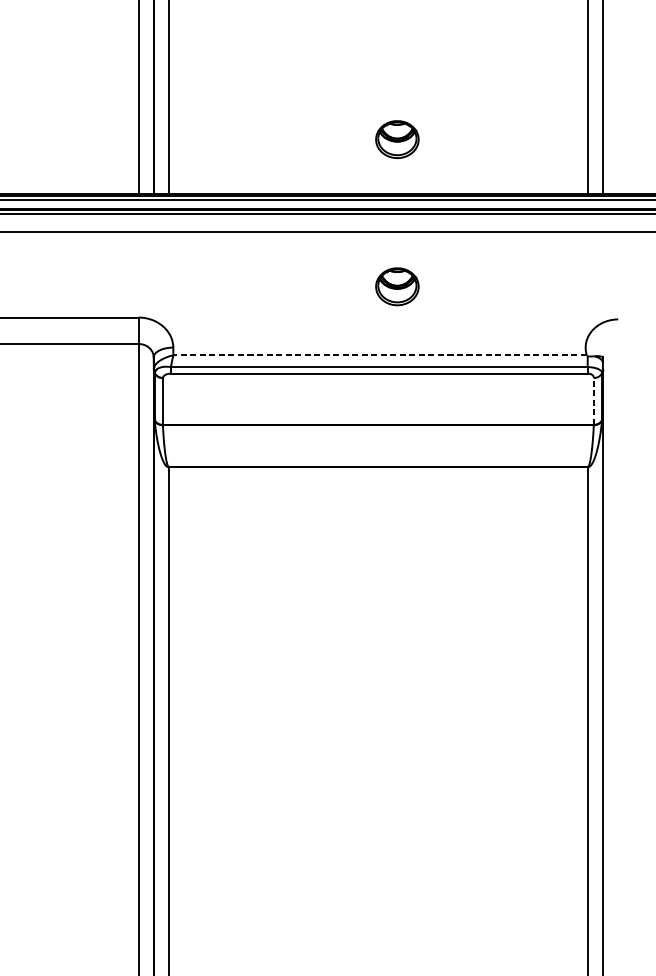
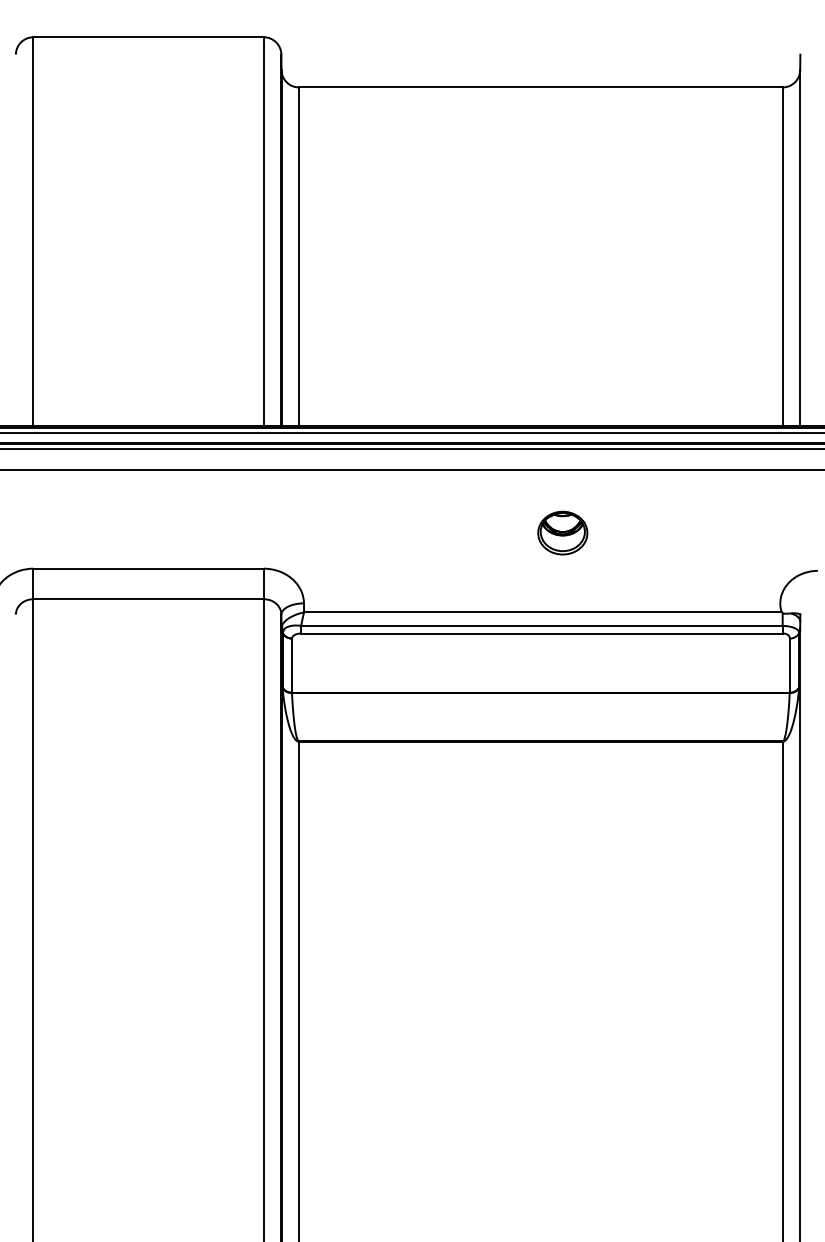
part: (397, 139) -> (562, 362), removed
line: (379, 355) -> (542, 612), dashed -> solid
line: (593, 401) -> (789, 665), dashed -> solid

